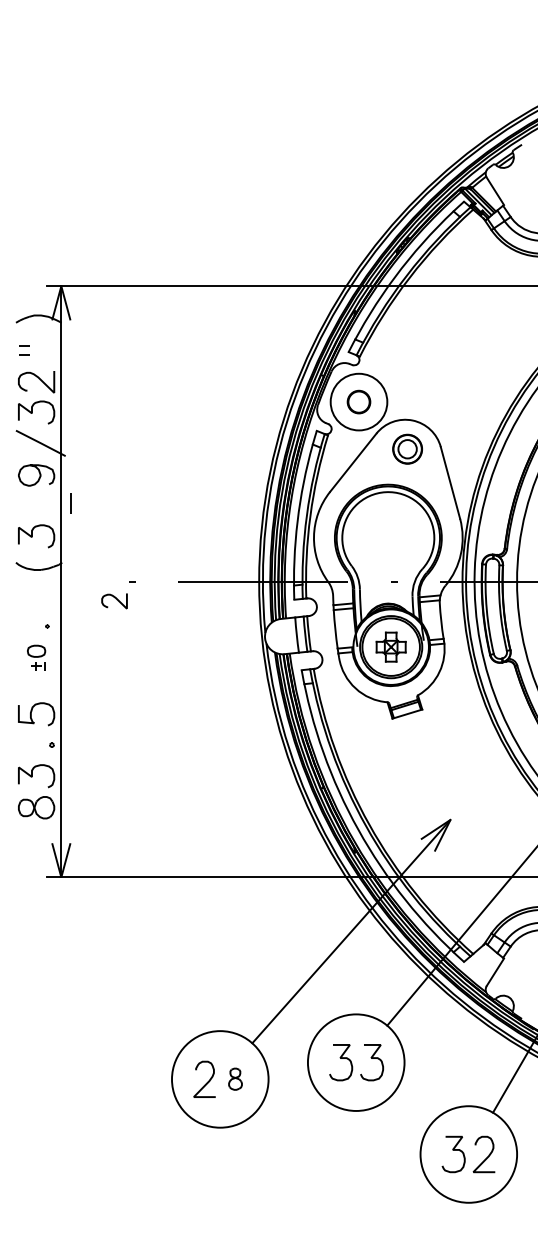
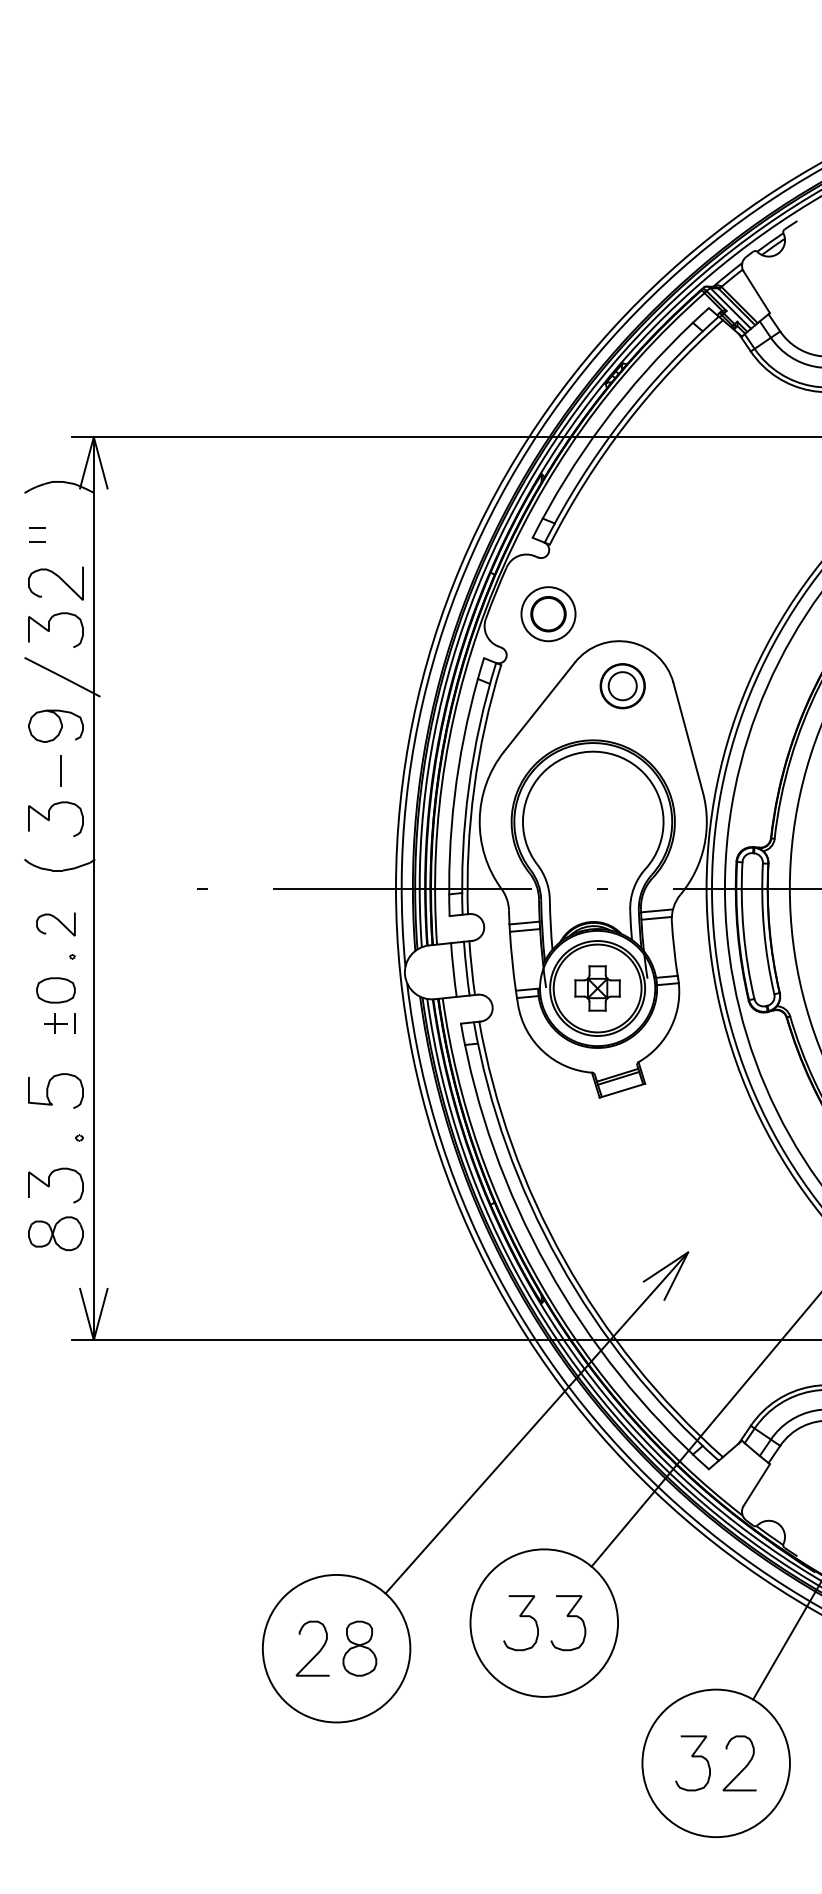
circle: (358, 401) -> (547, 613), size x0.62
line: (70, 503) -> (60, 770), moved
curve: (115, 599) -> (57, 921), moved
part: (36, 657) -> (55, 1004), size x1.43
part: (235, 1078) -> (359, 1647), size x1.67

